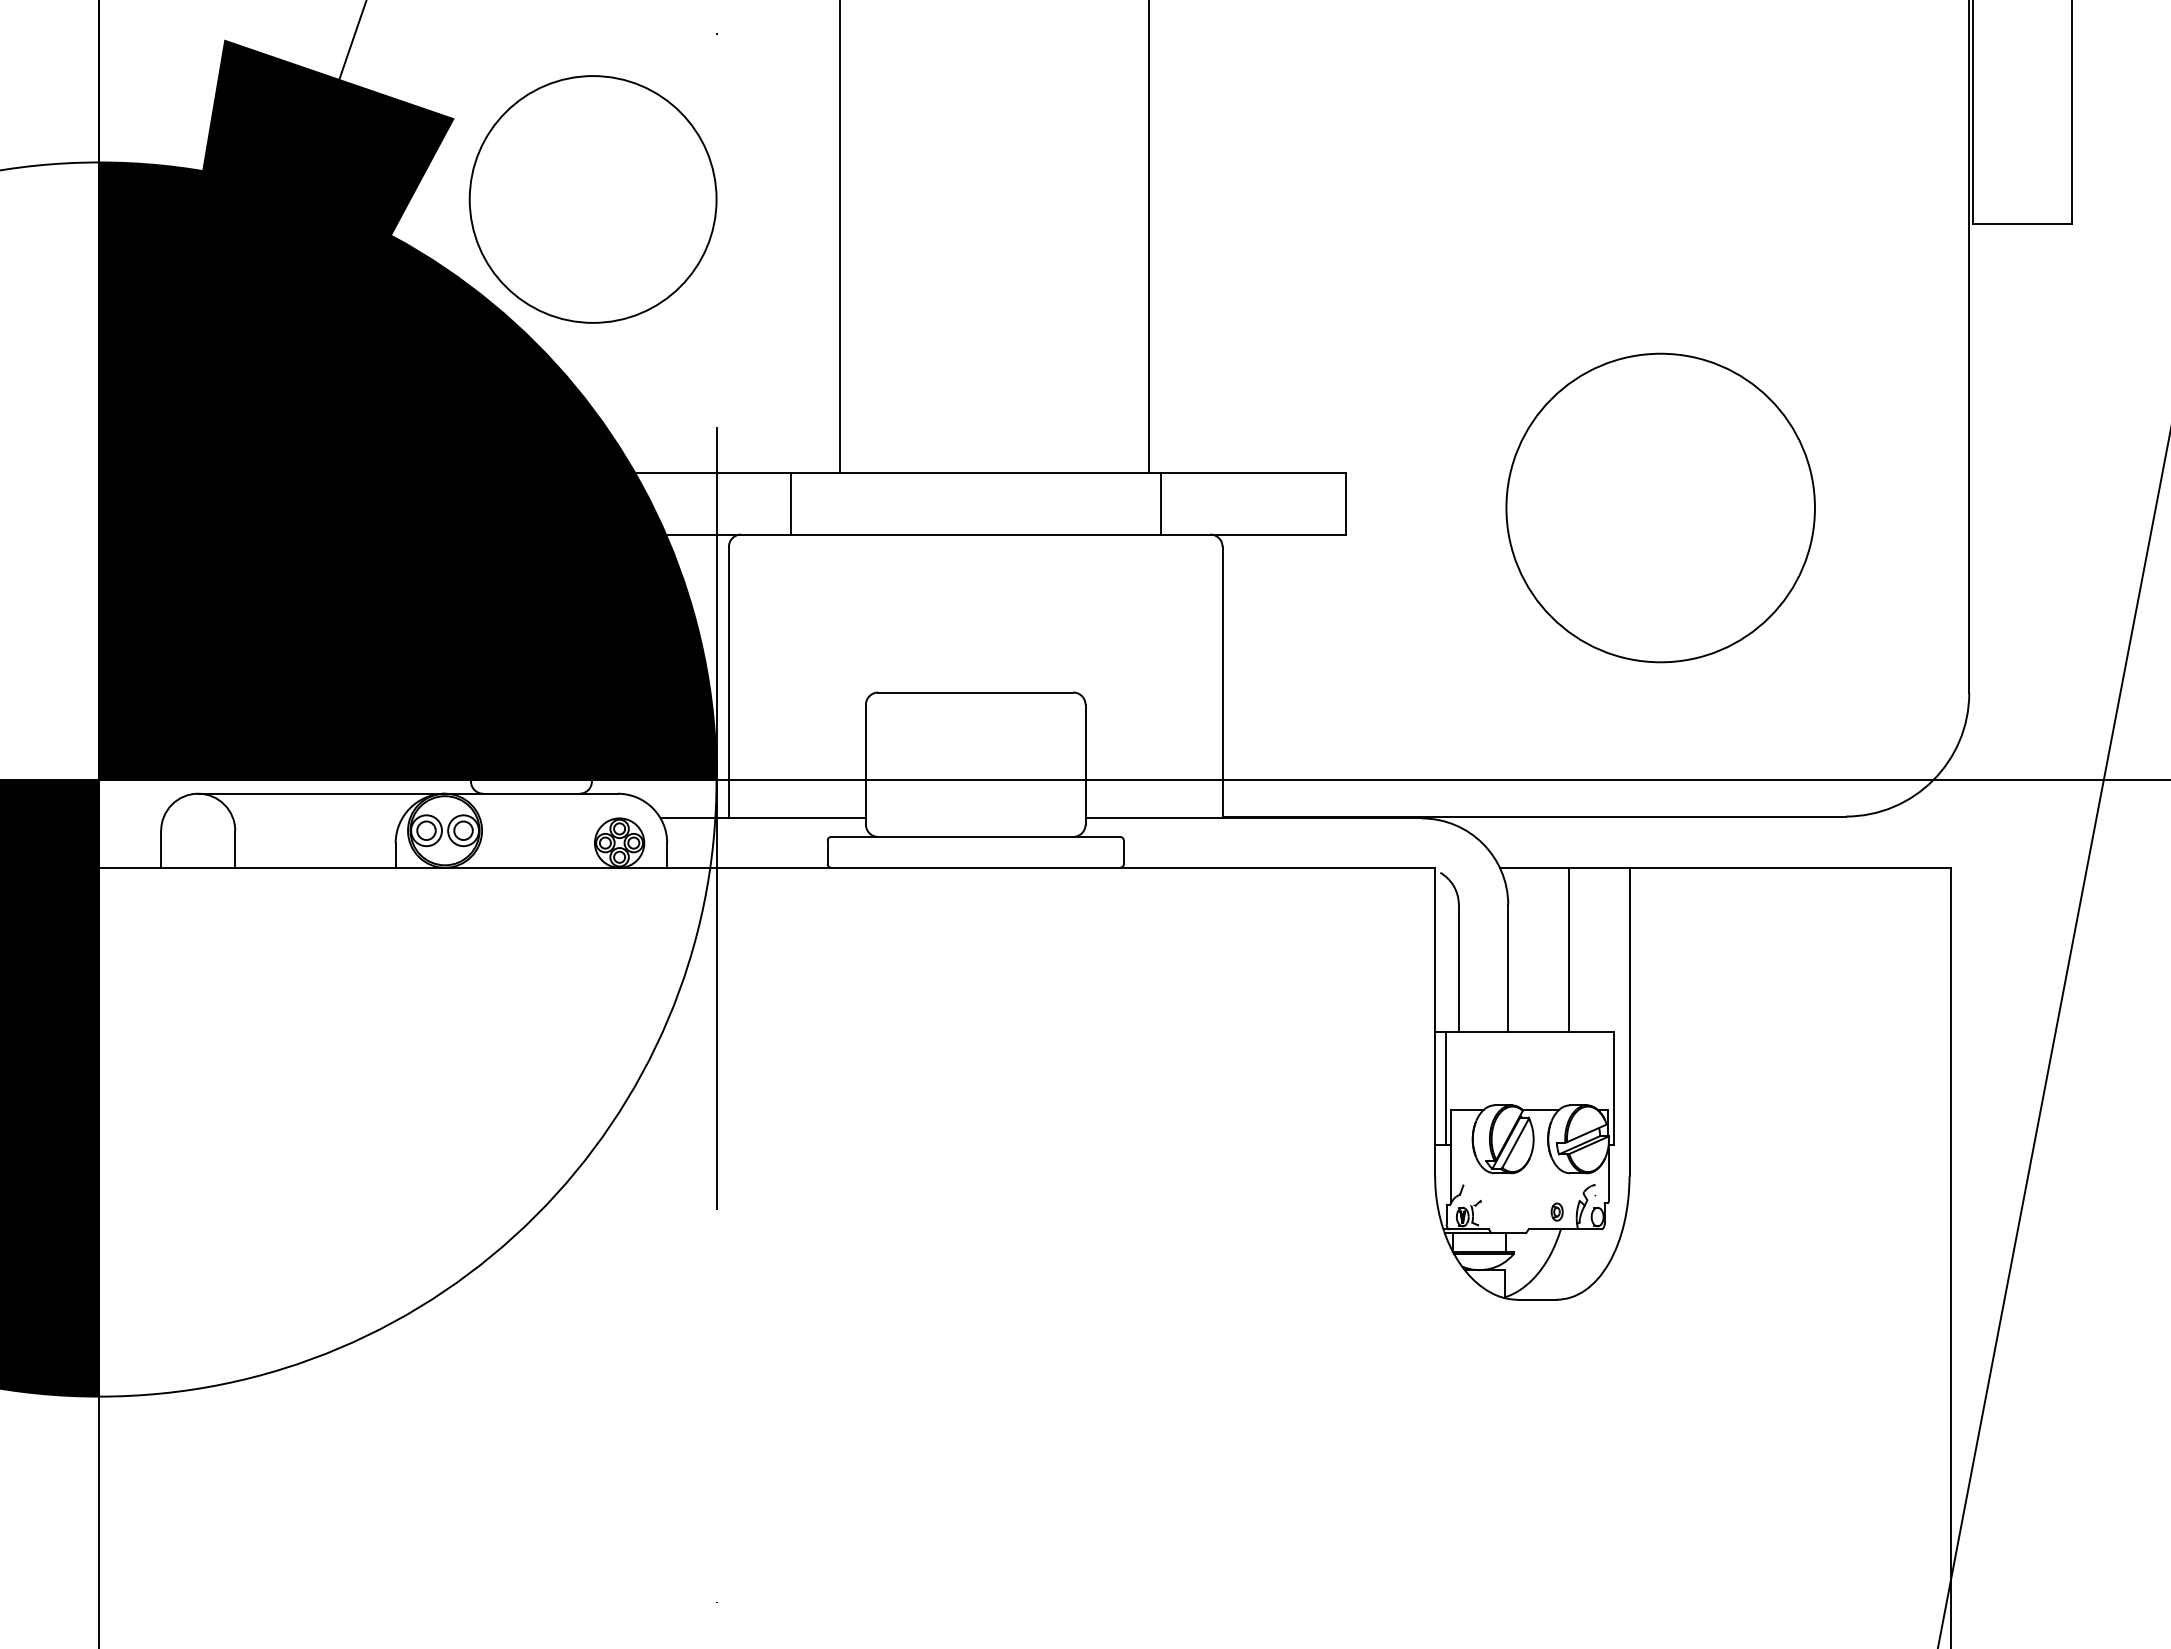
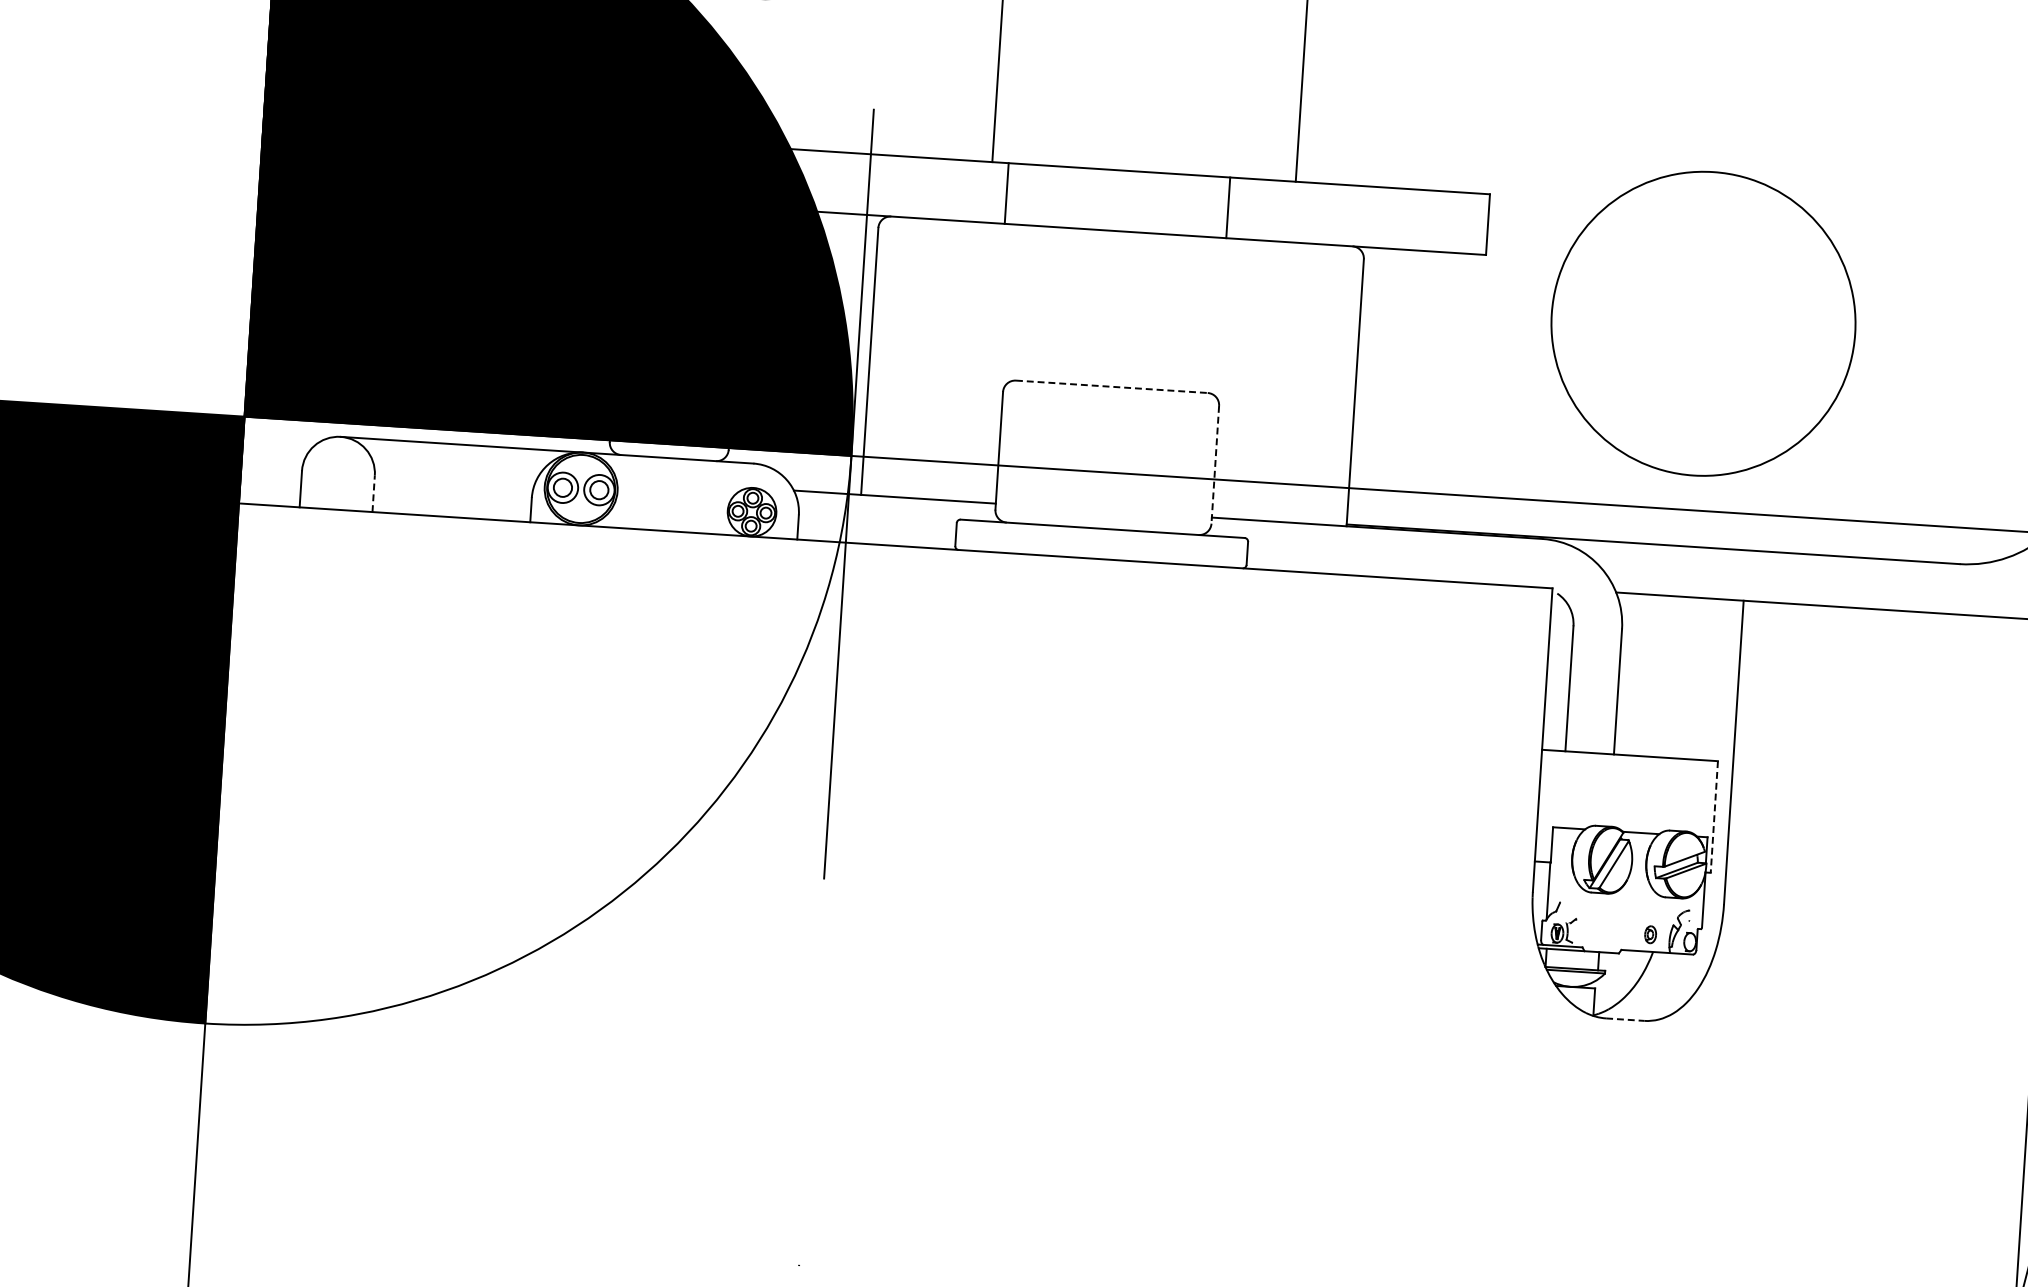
line: (790, 503) -> (1006, 193), moved
line: (1160, 503) -> (1227, 207), moved
circle: (1660, 507) -> (1703, 323), moved
line: (976, 692) -> (1112, 386), solid -> dashed
line: (1085, 764) -> (1215, 464), solid -> dashed
line: (235, 849) -> (373, 494), solid -> dashed
line: (1568, 949) -> (1678, 677), removed
line: (1445, 1088) -> (1548, 806), removed
line: (1613, 1088) -> (1713, 816), solid -> dashed
line: (1537, 1299) -> (1625, 1019), solid -> dashed

